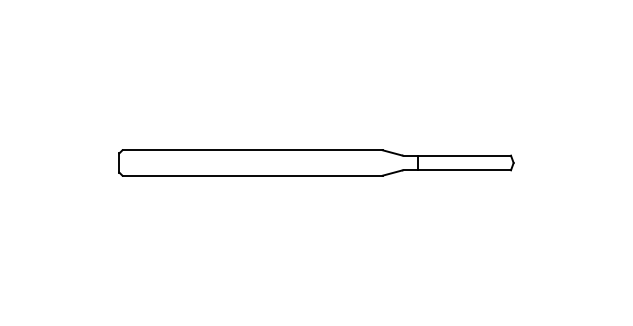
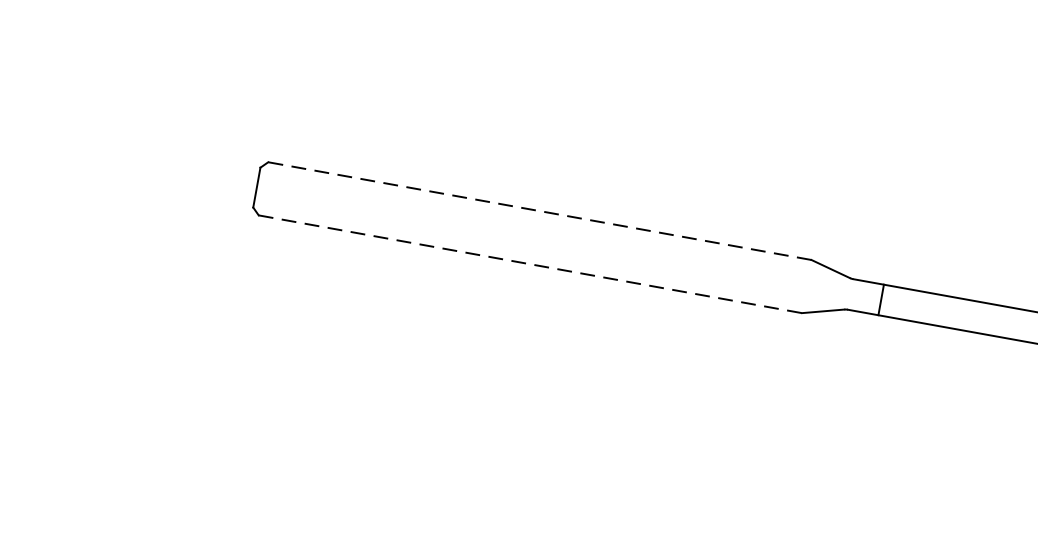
line: (252, 150) -> (539, 211), solid -> dashed
line: (253, 175) -> (532, 264), solid -> dashed

